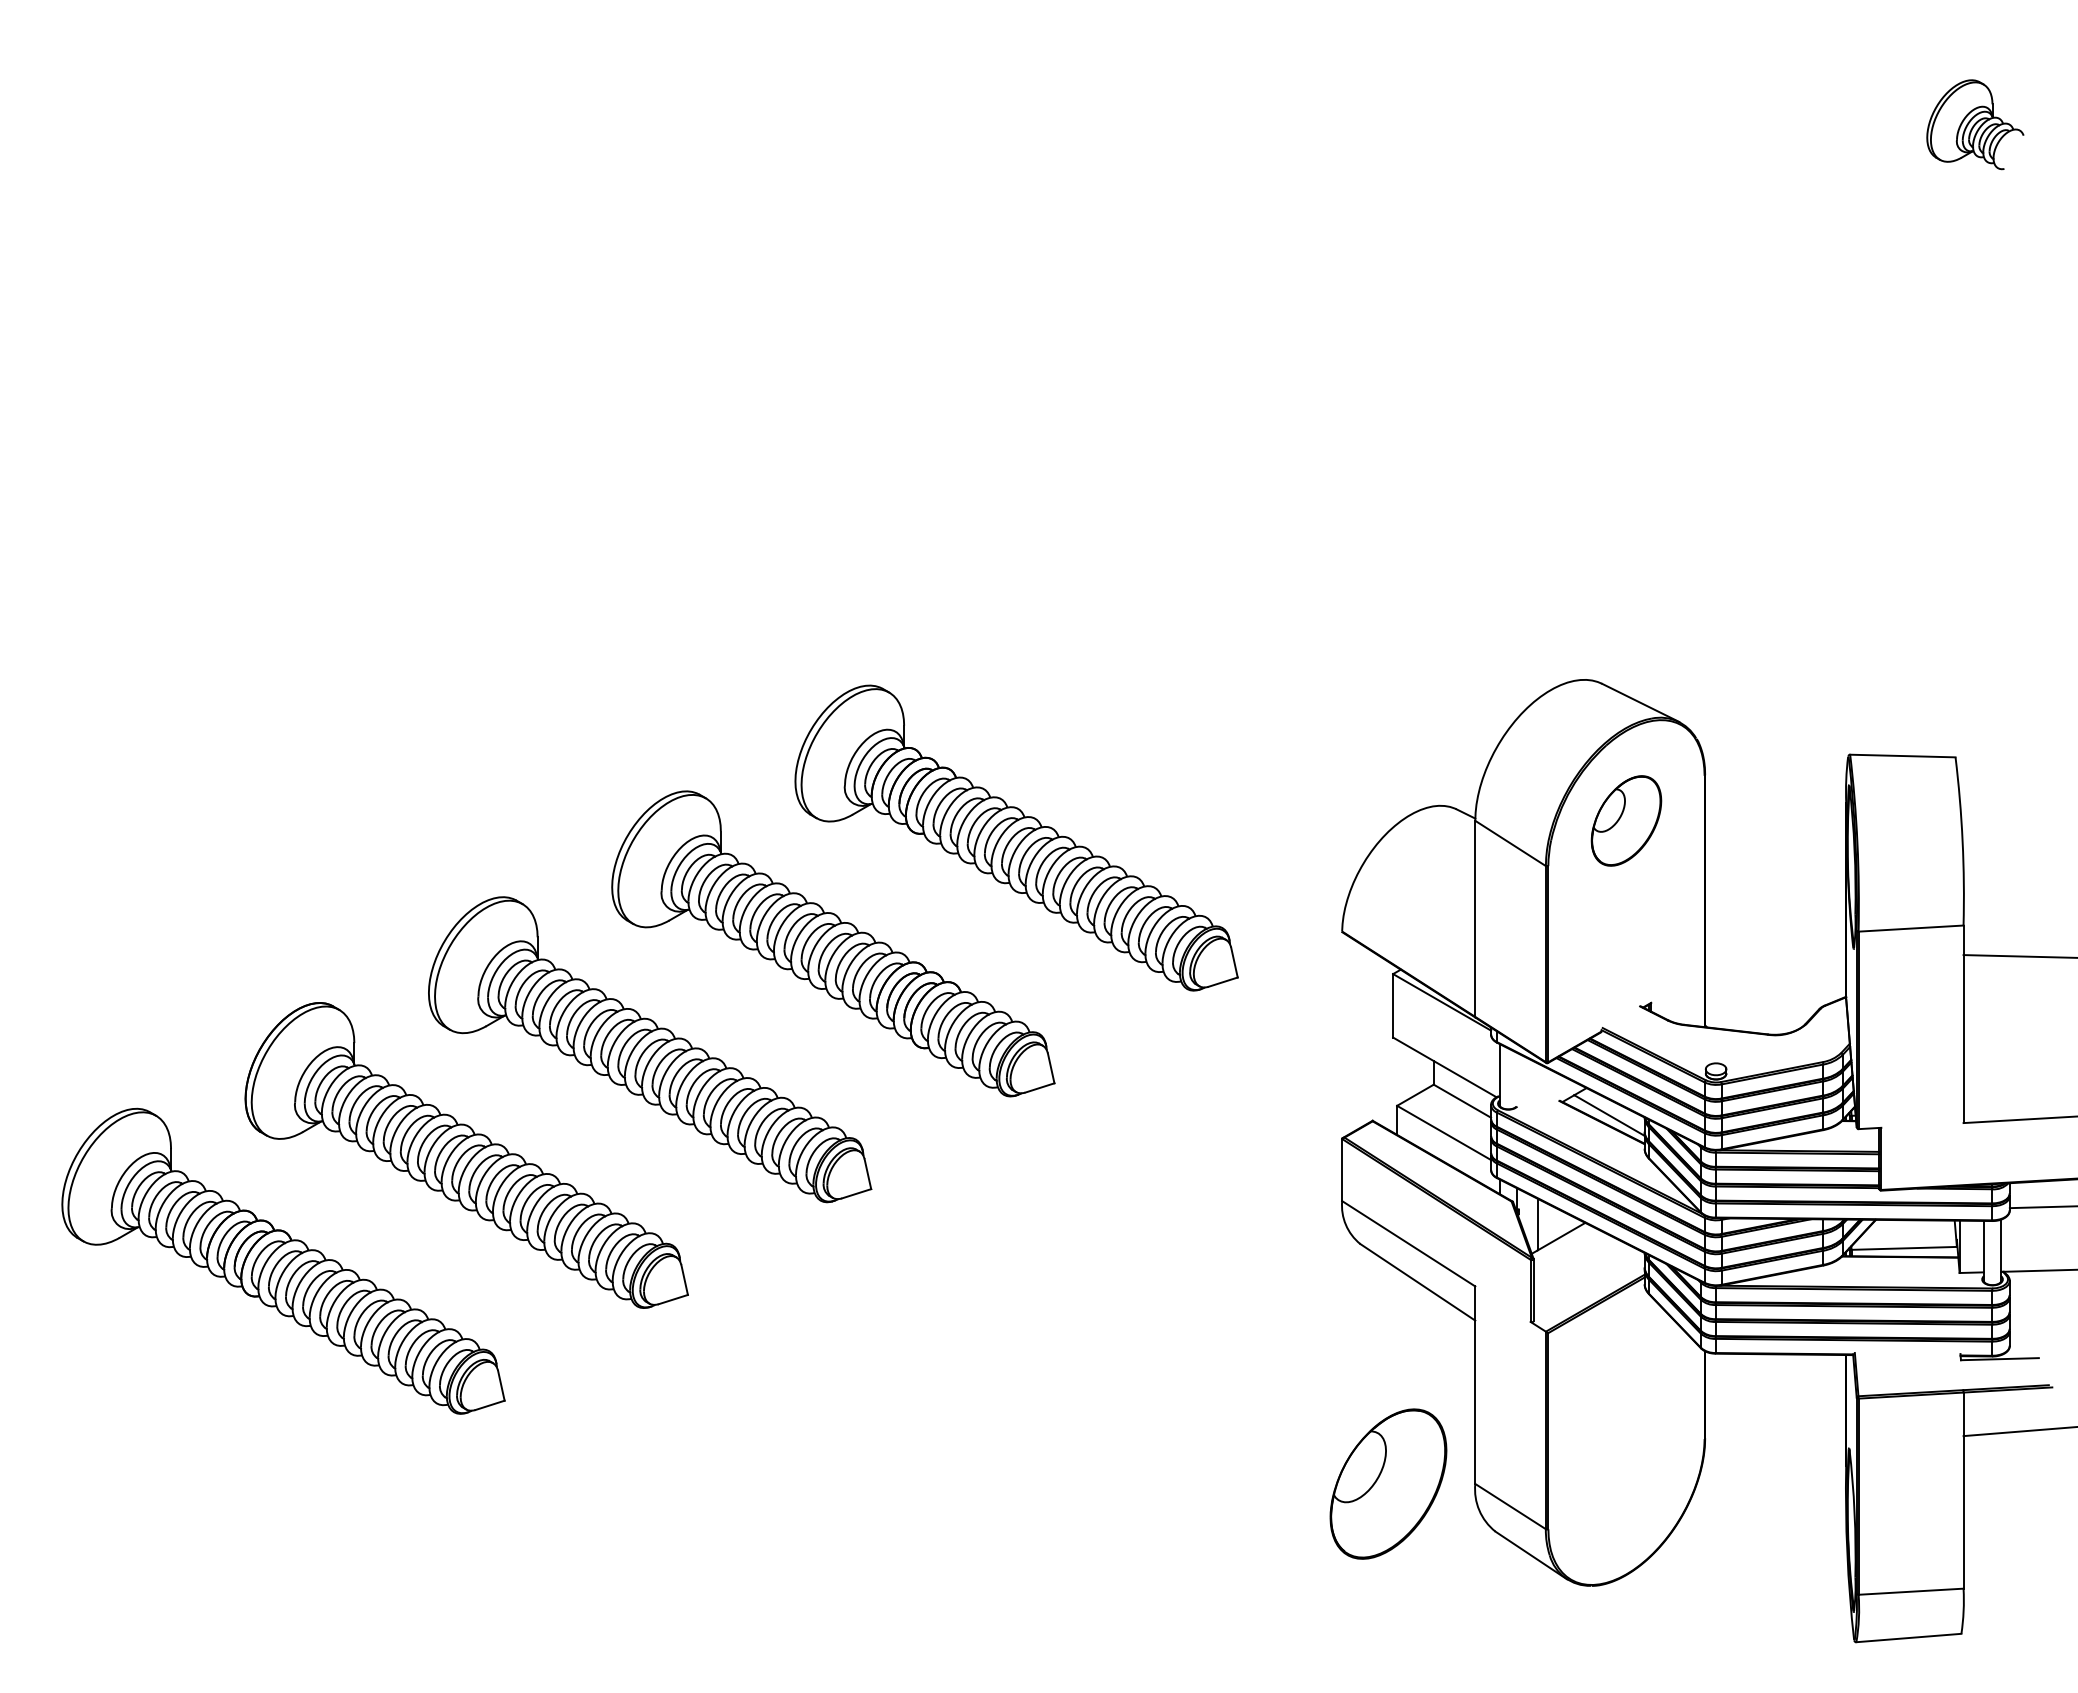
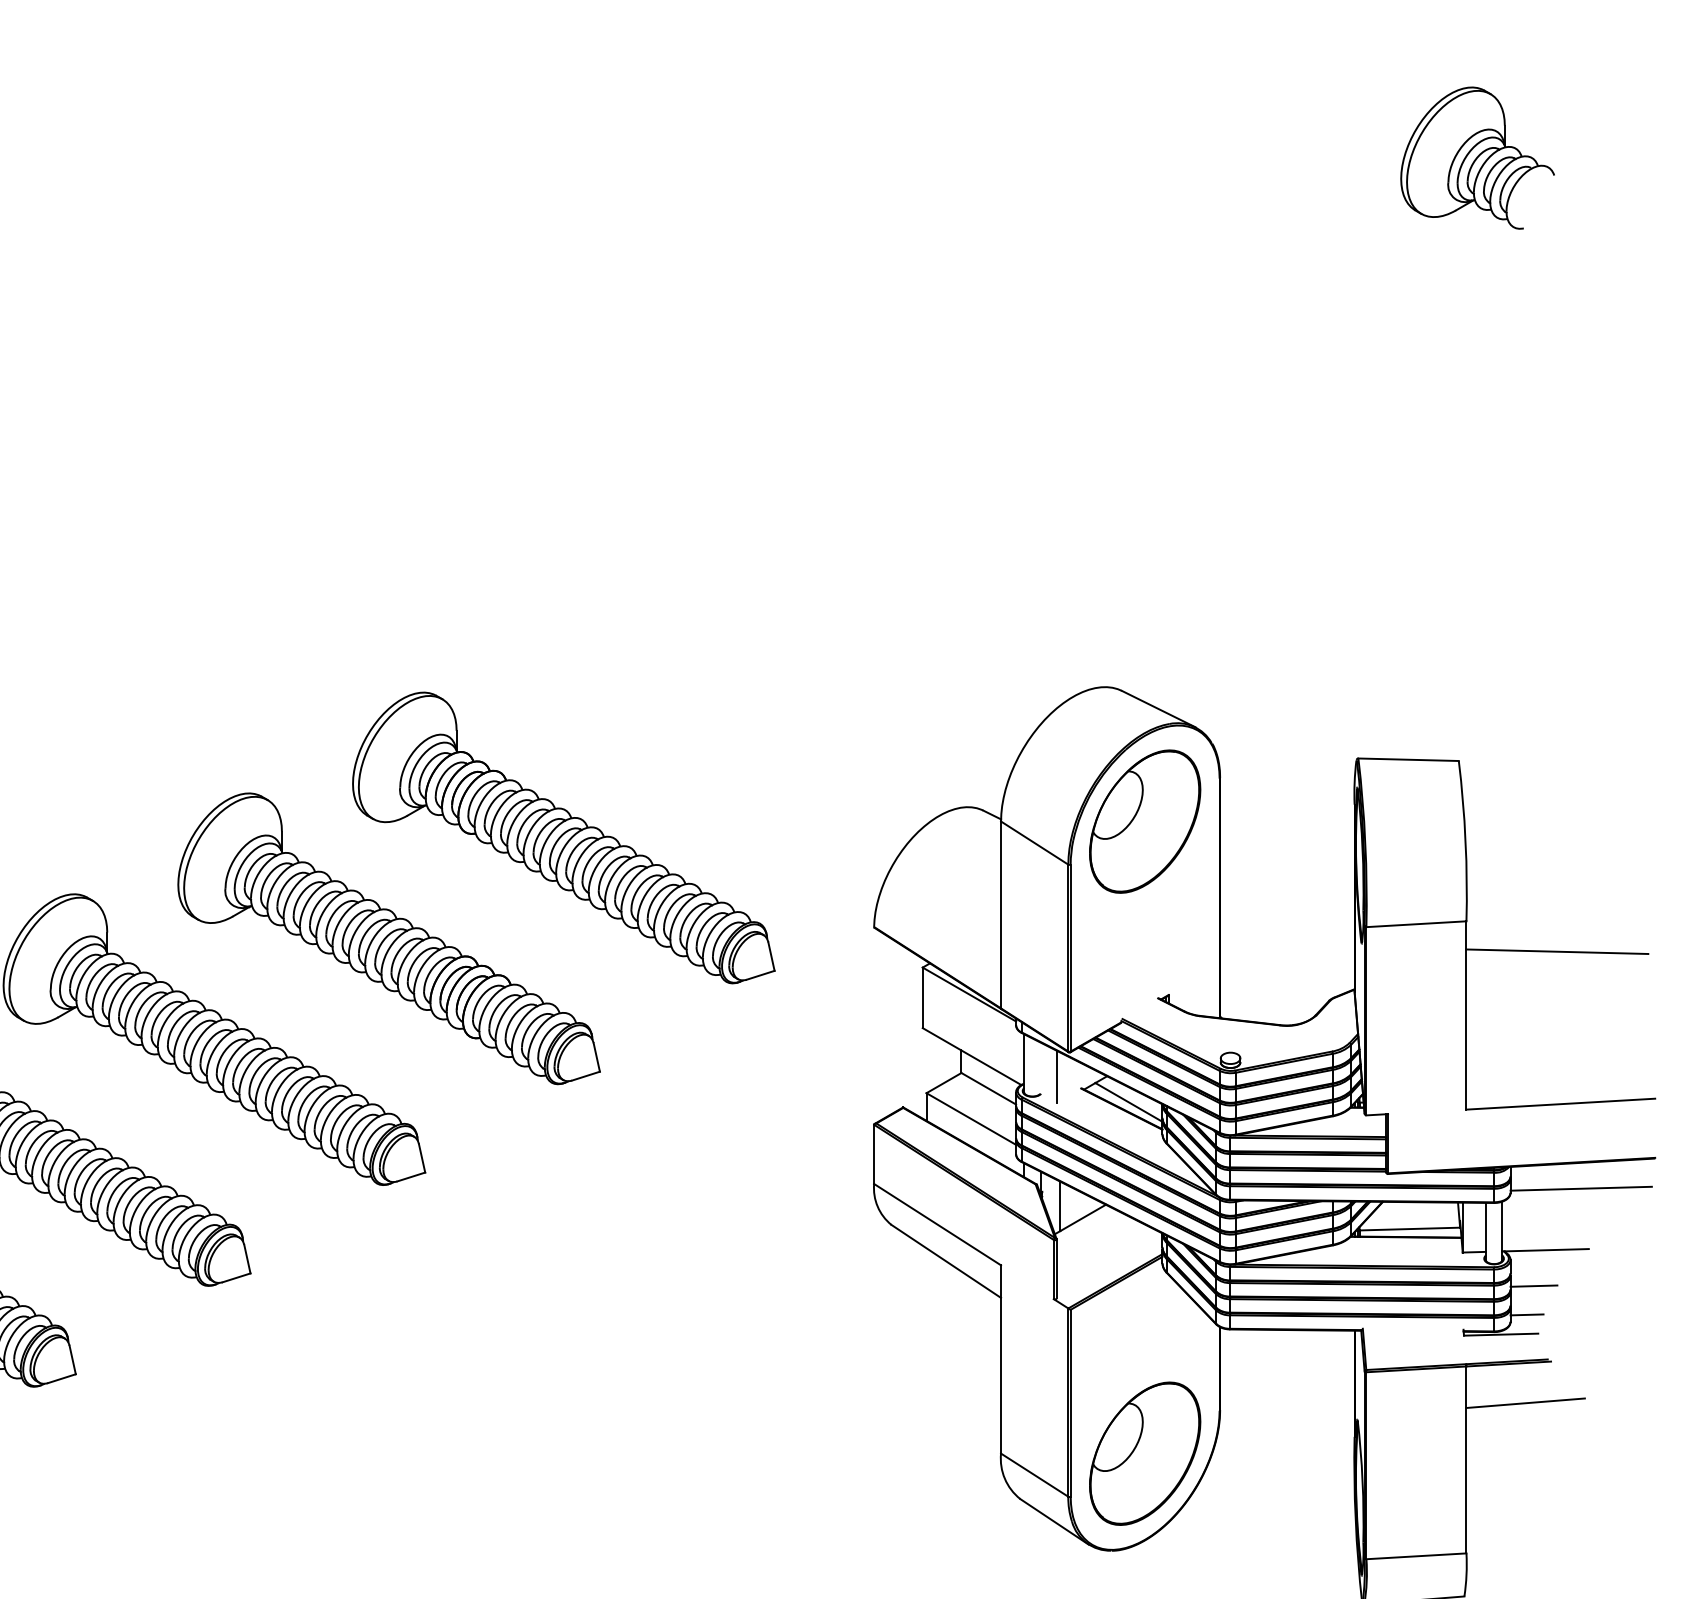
part: (1975, 124) -> (1477, 157), size x1.67
part: (1626, 820) -> (1145, 821), size x1.67
line: (1533, 1088) -> (1056, 1076), added
line: (2033, 1307) -> (1533, 1285), added
line: (2026, 1337) -> (1526, 1313), added
part: (1388, 1483) -> (1145, 1453), moved

